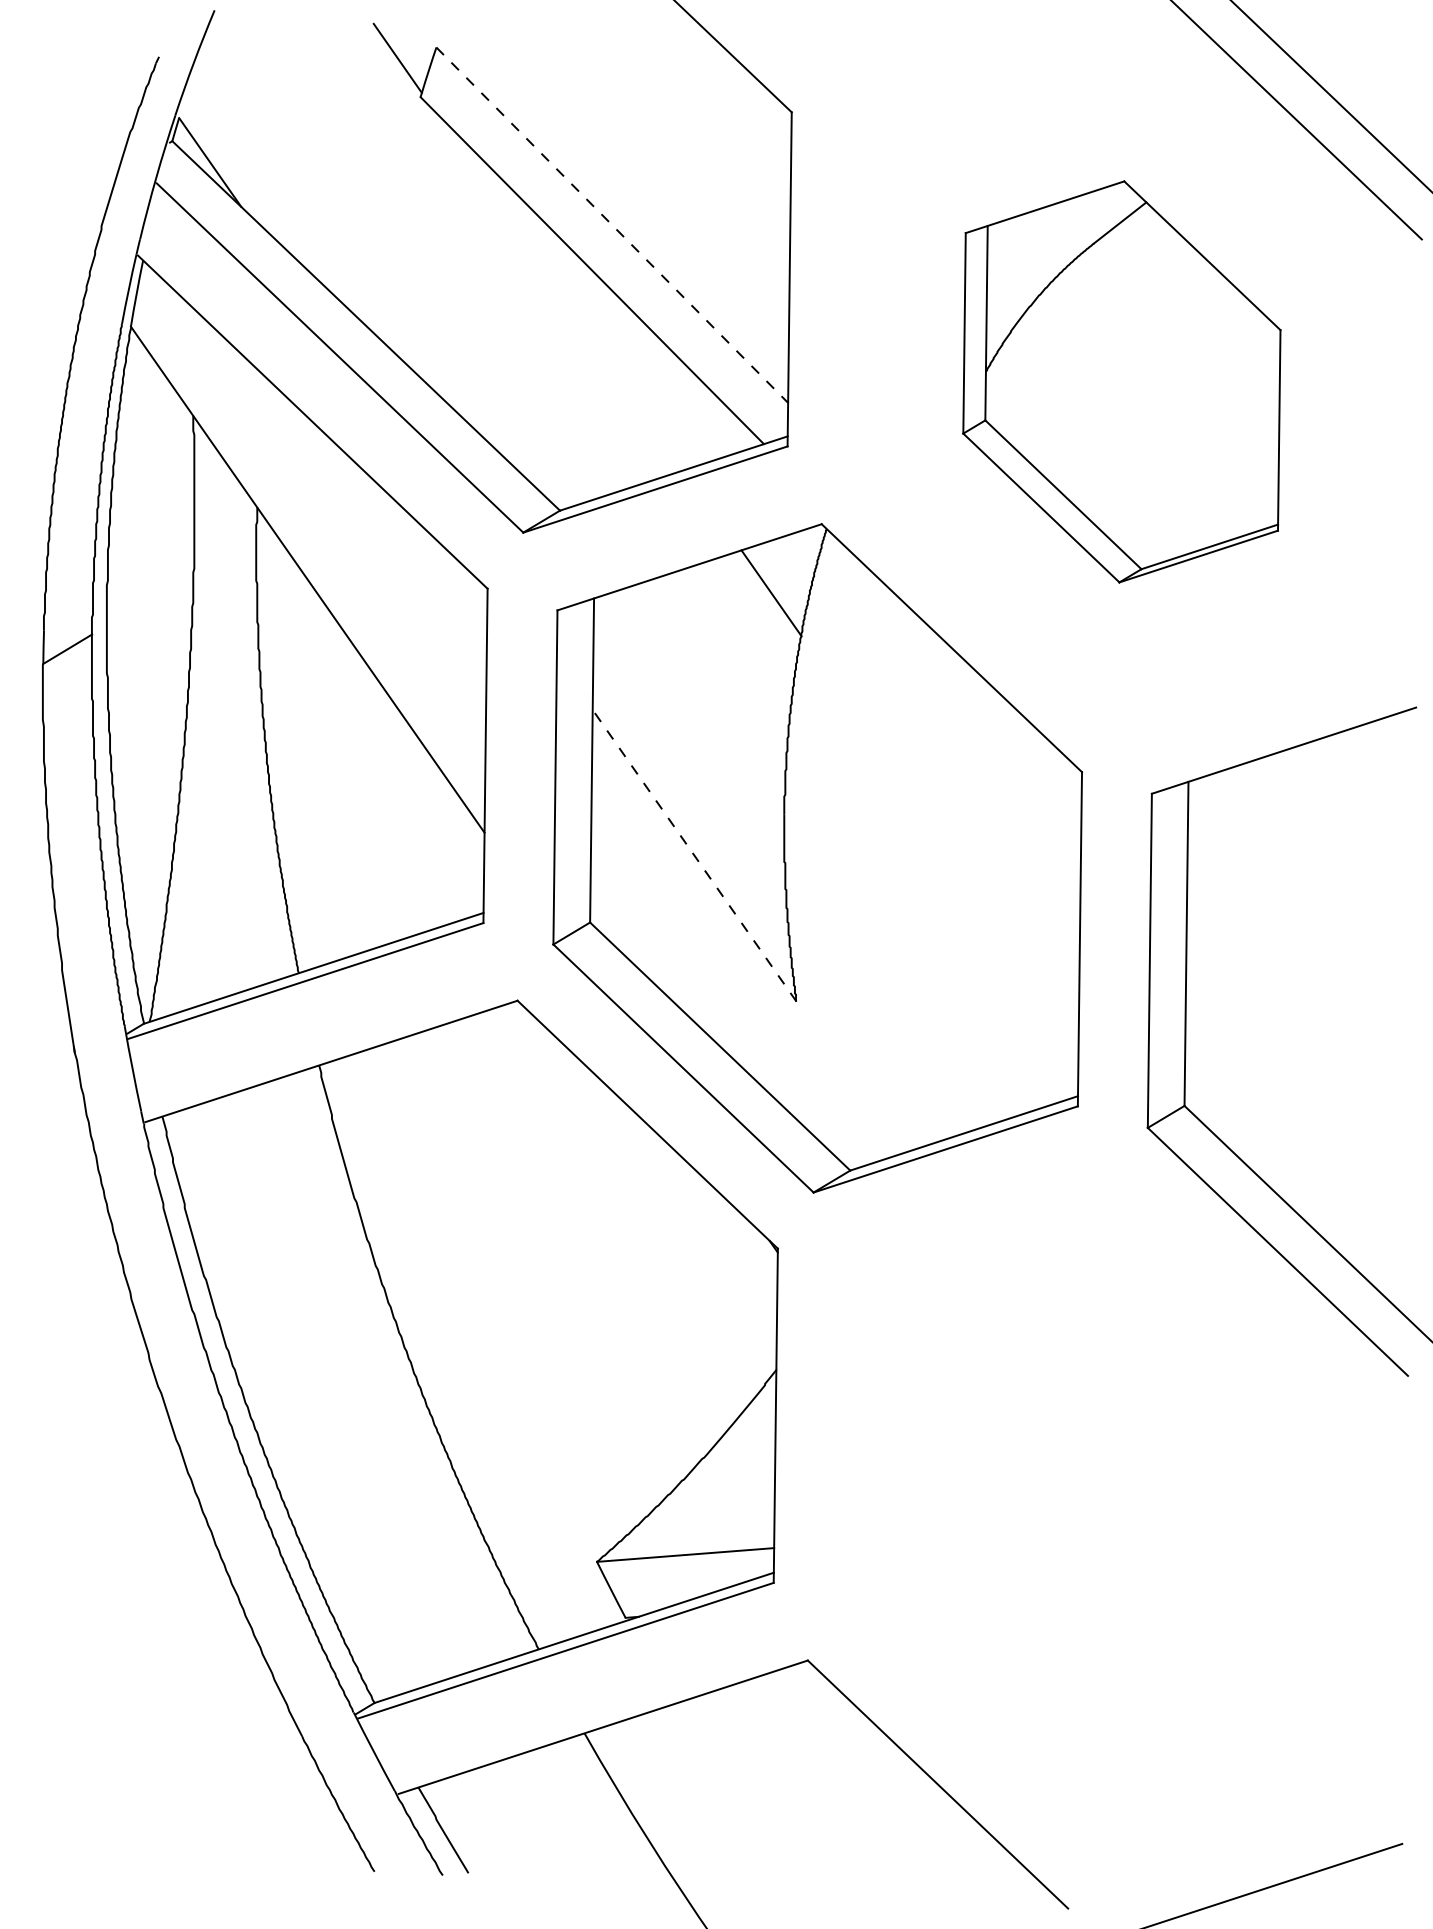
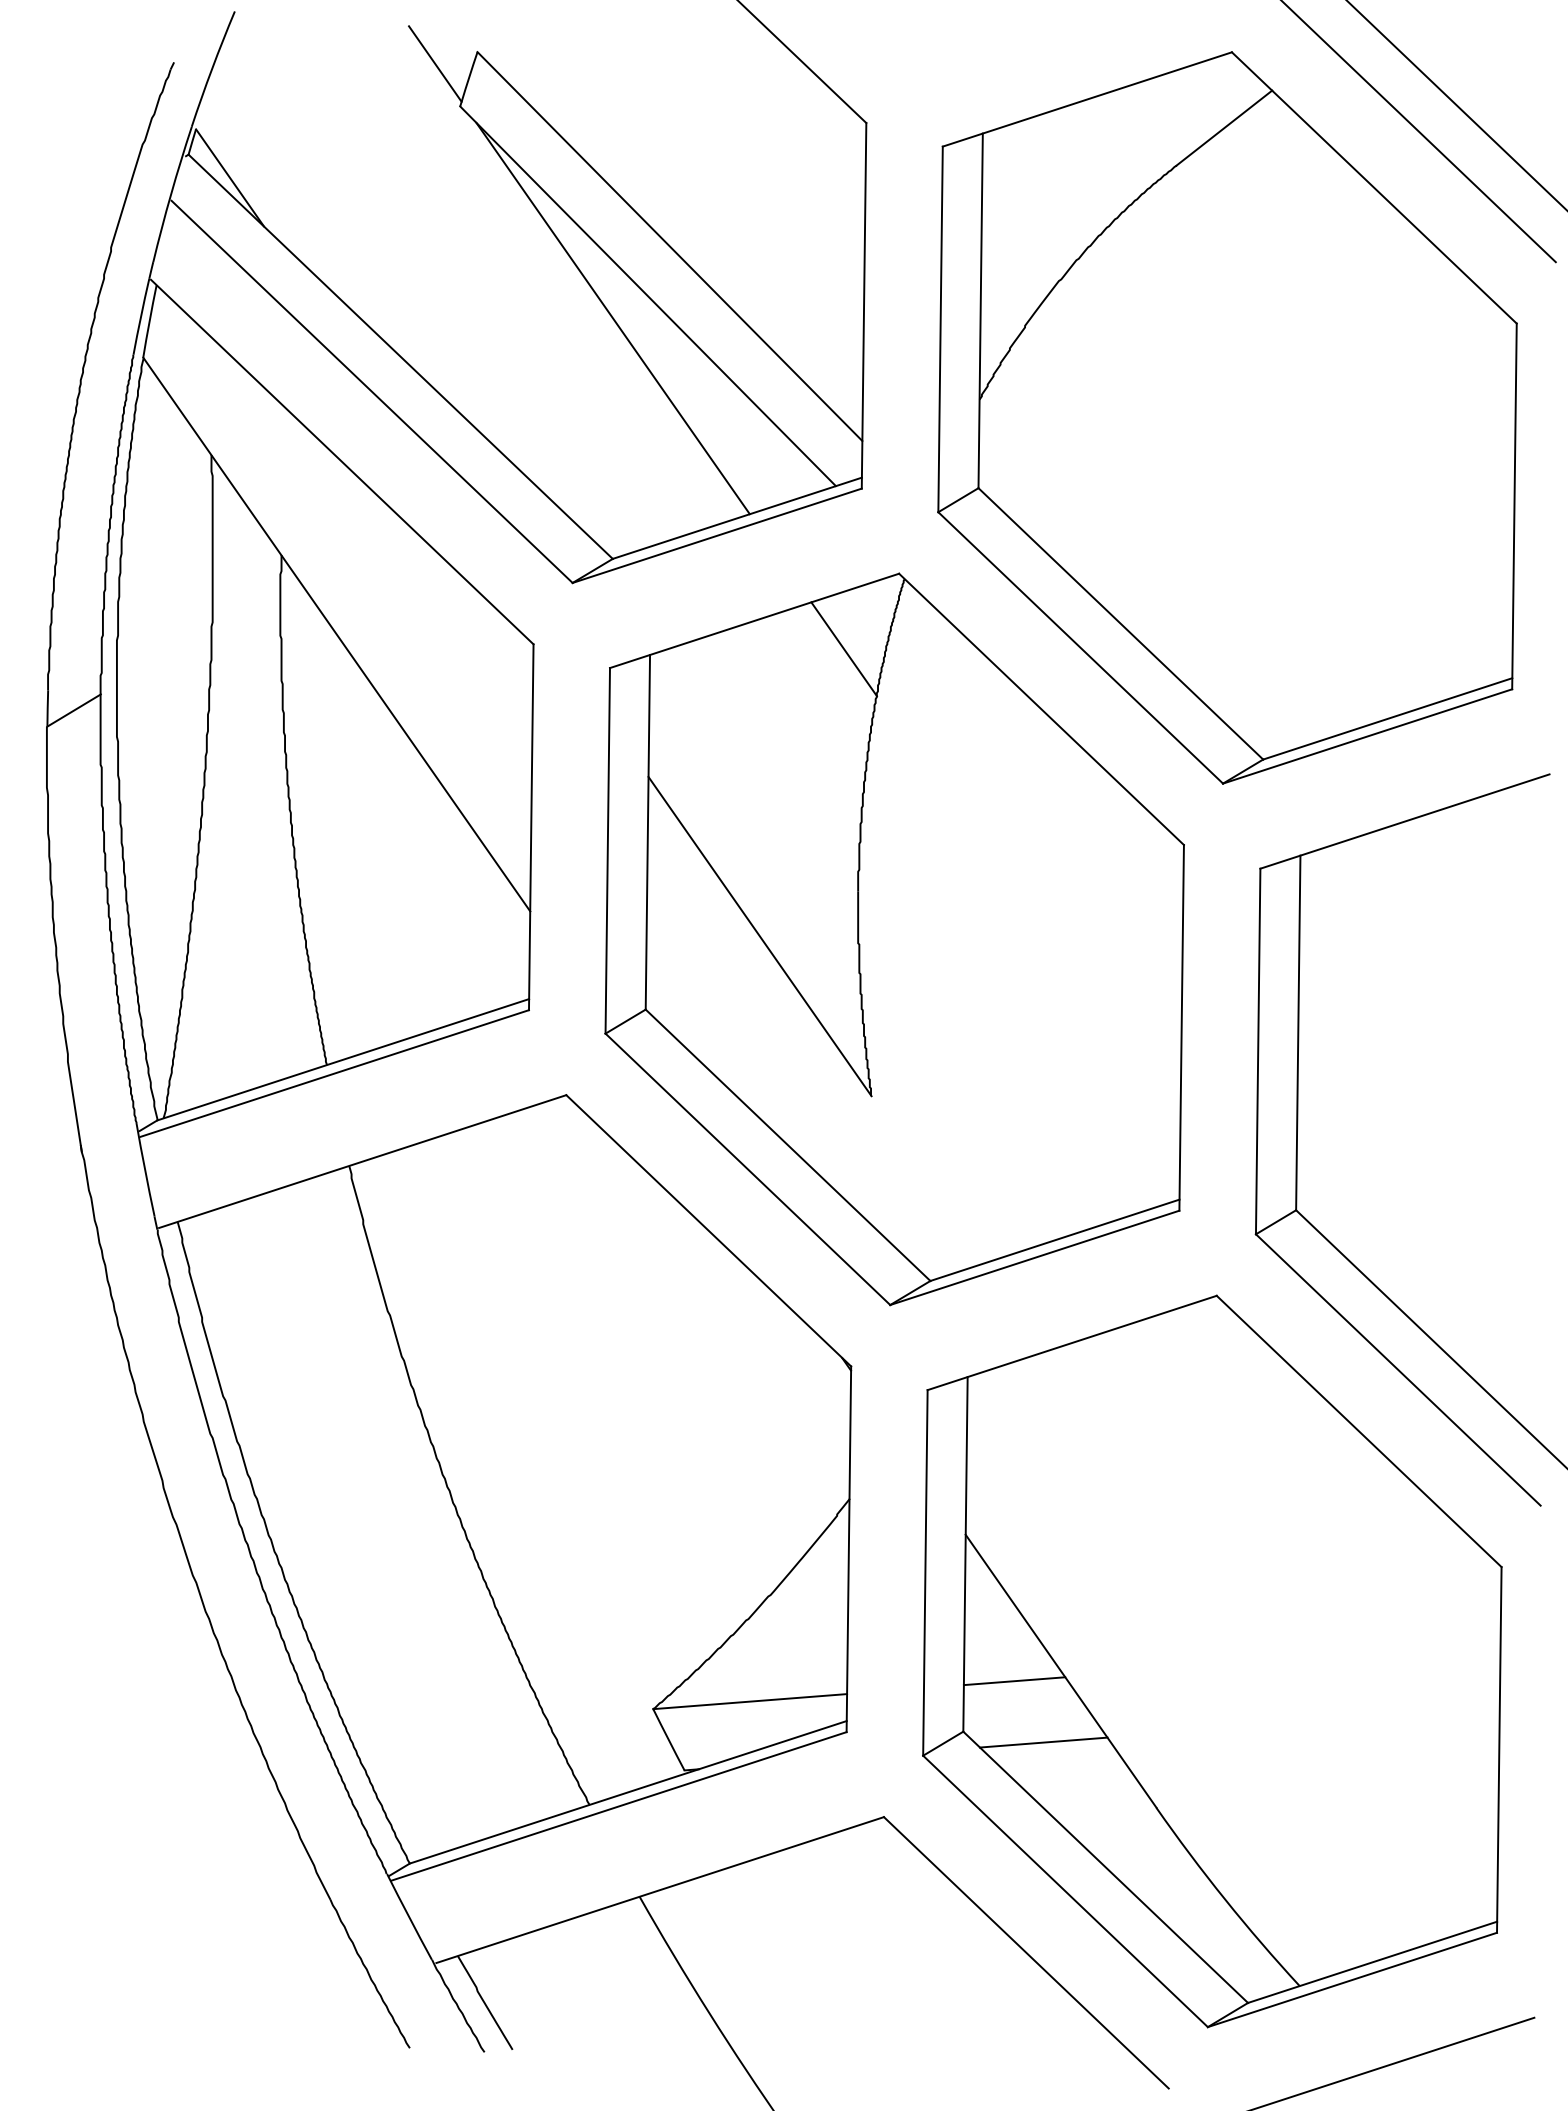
line: (612, 225) -> (670, 246), dashed -> solid
line: (560, 290) -> (613, 318), added
part: (1121, 381) -> (1227, 417), size x1.67
line: (694, 855) -> (759, 936), dashed -> solid
part: (1107, 1518) -> (1211, 1661), added

